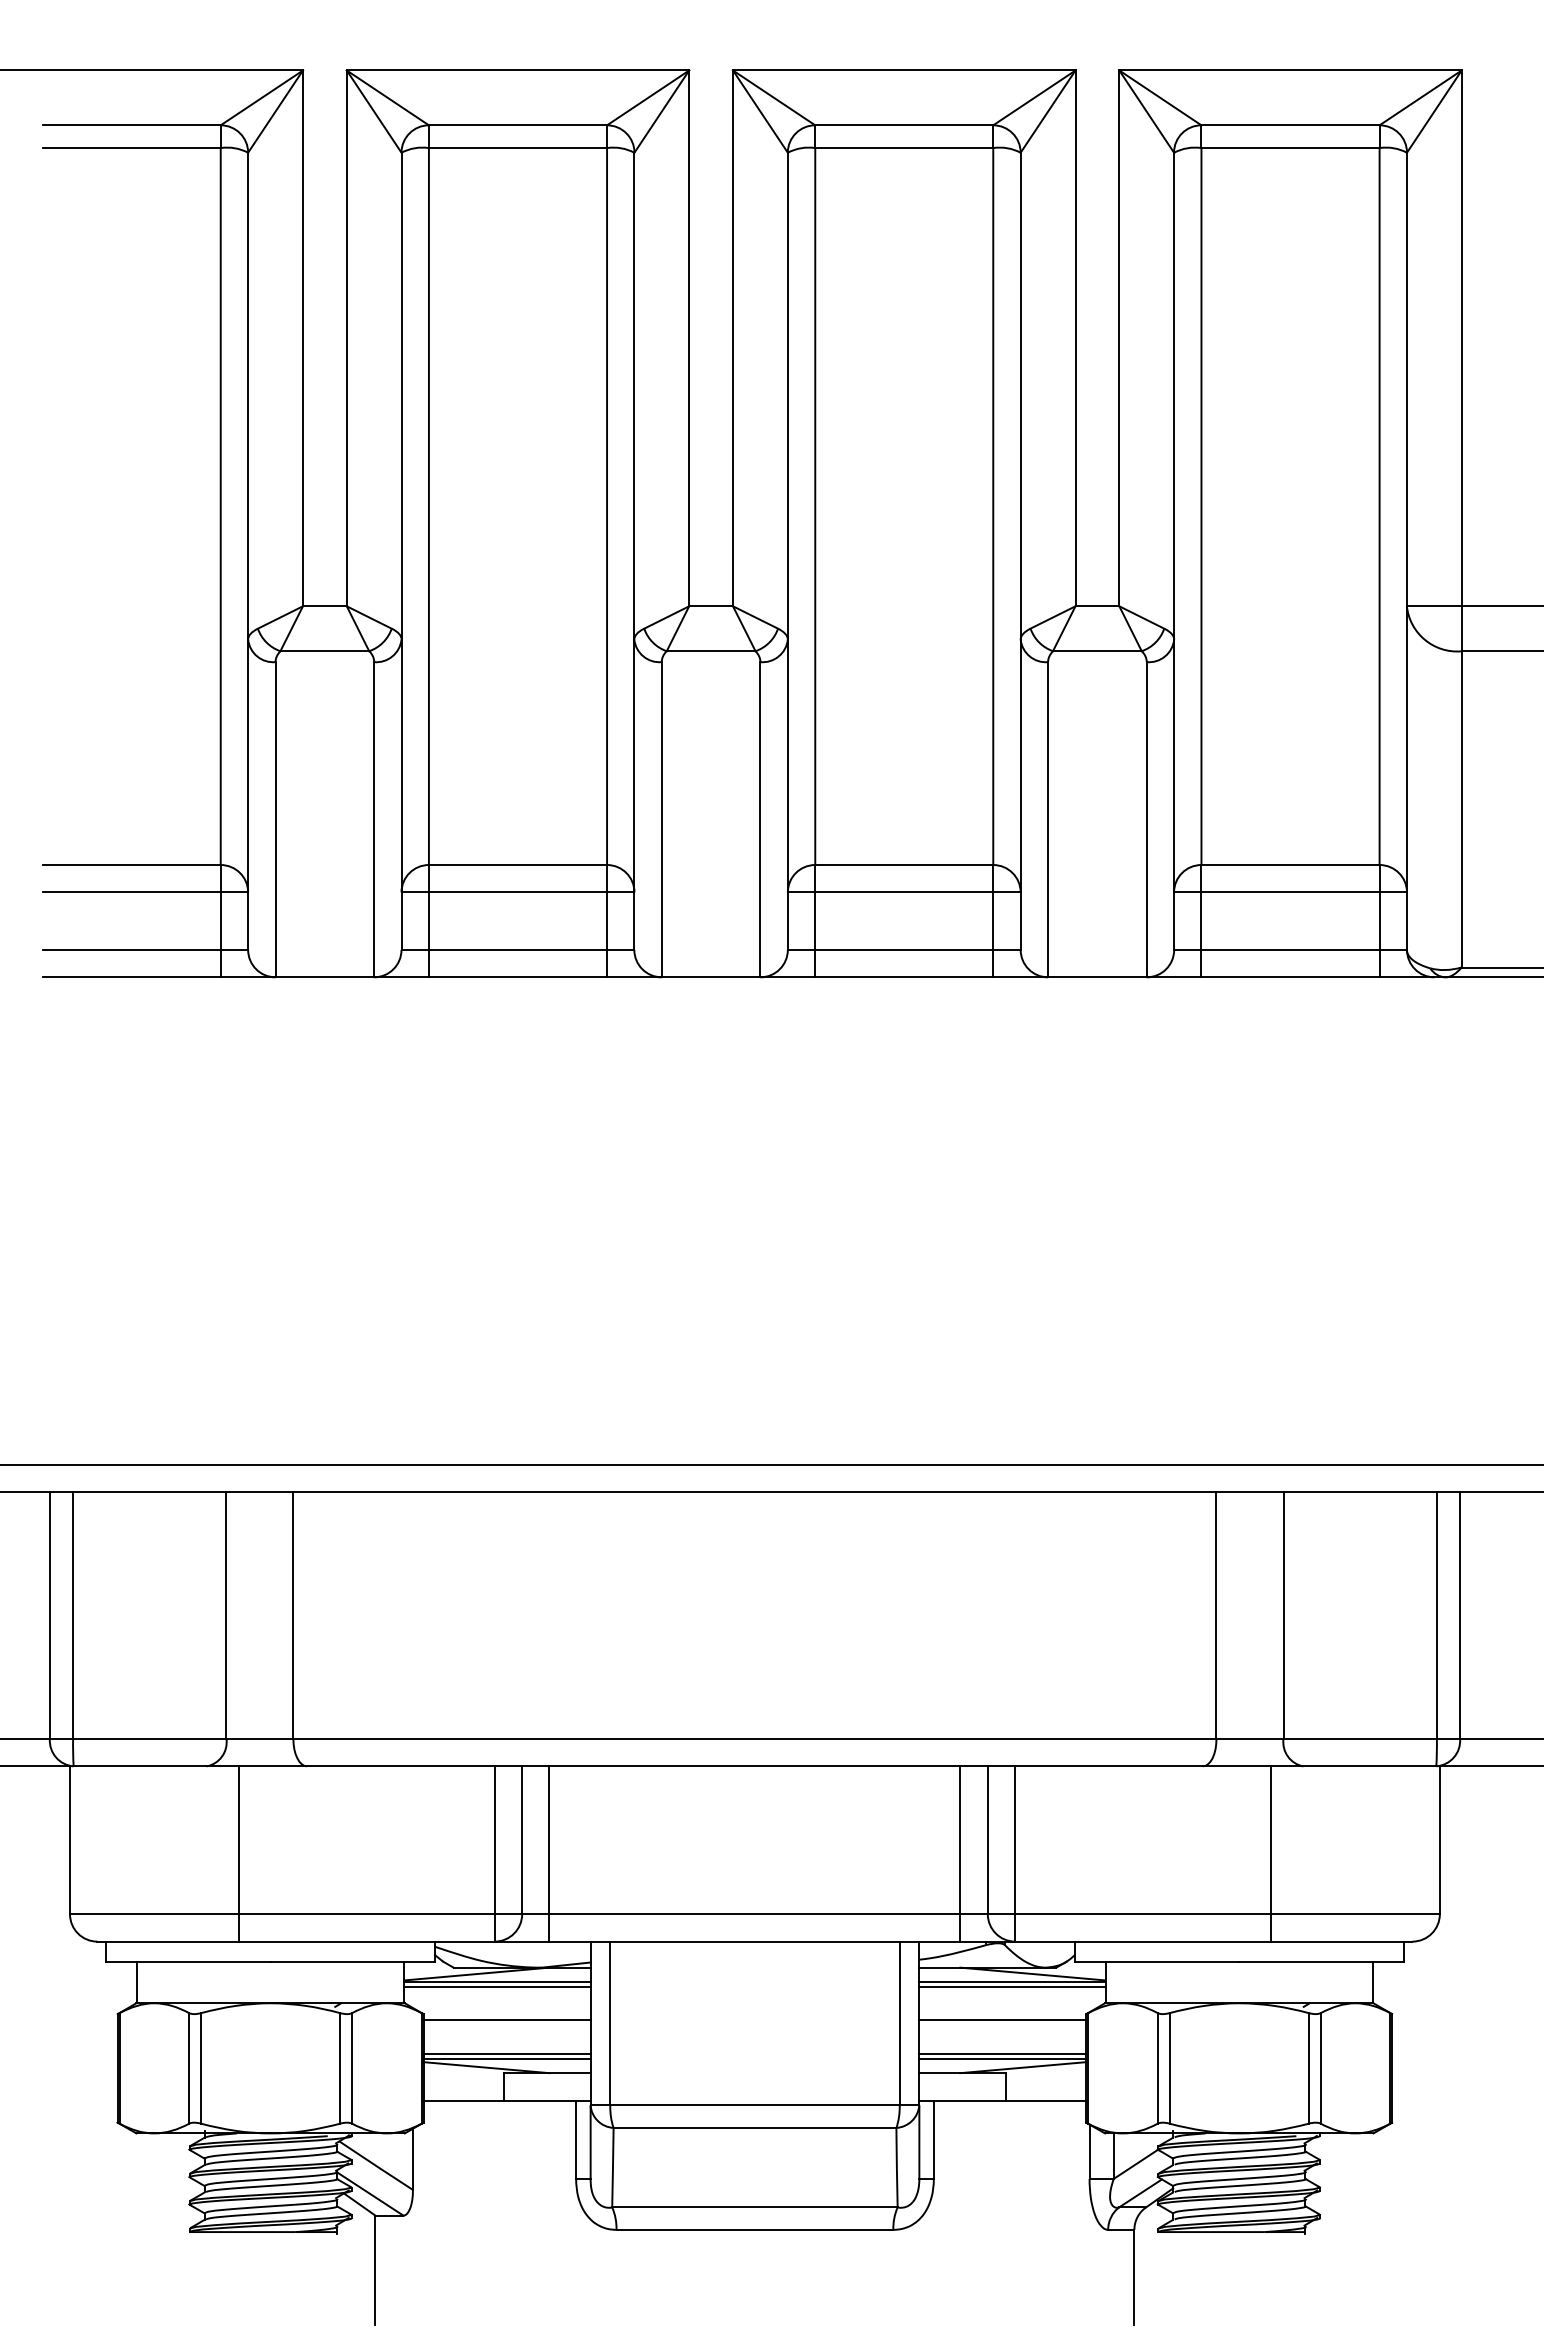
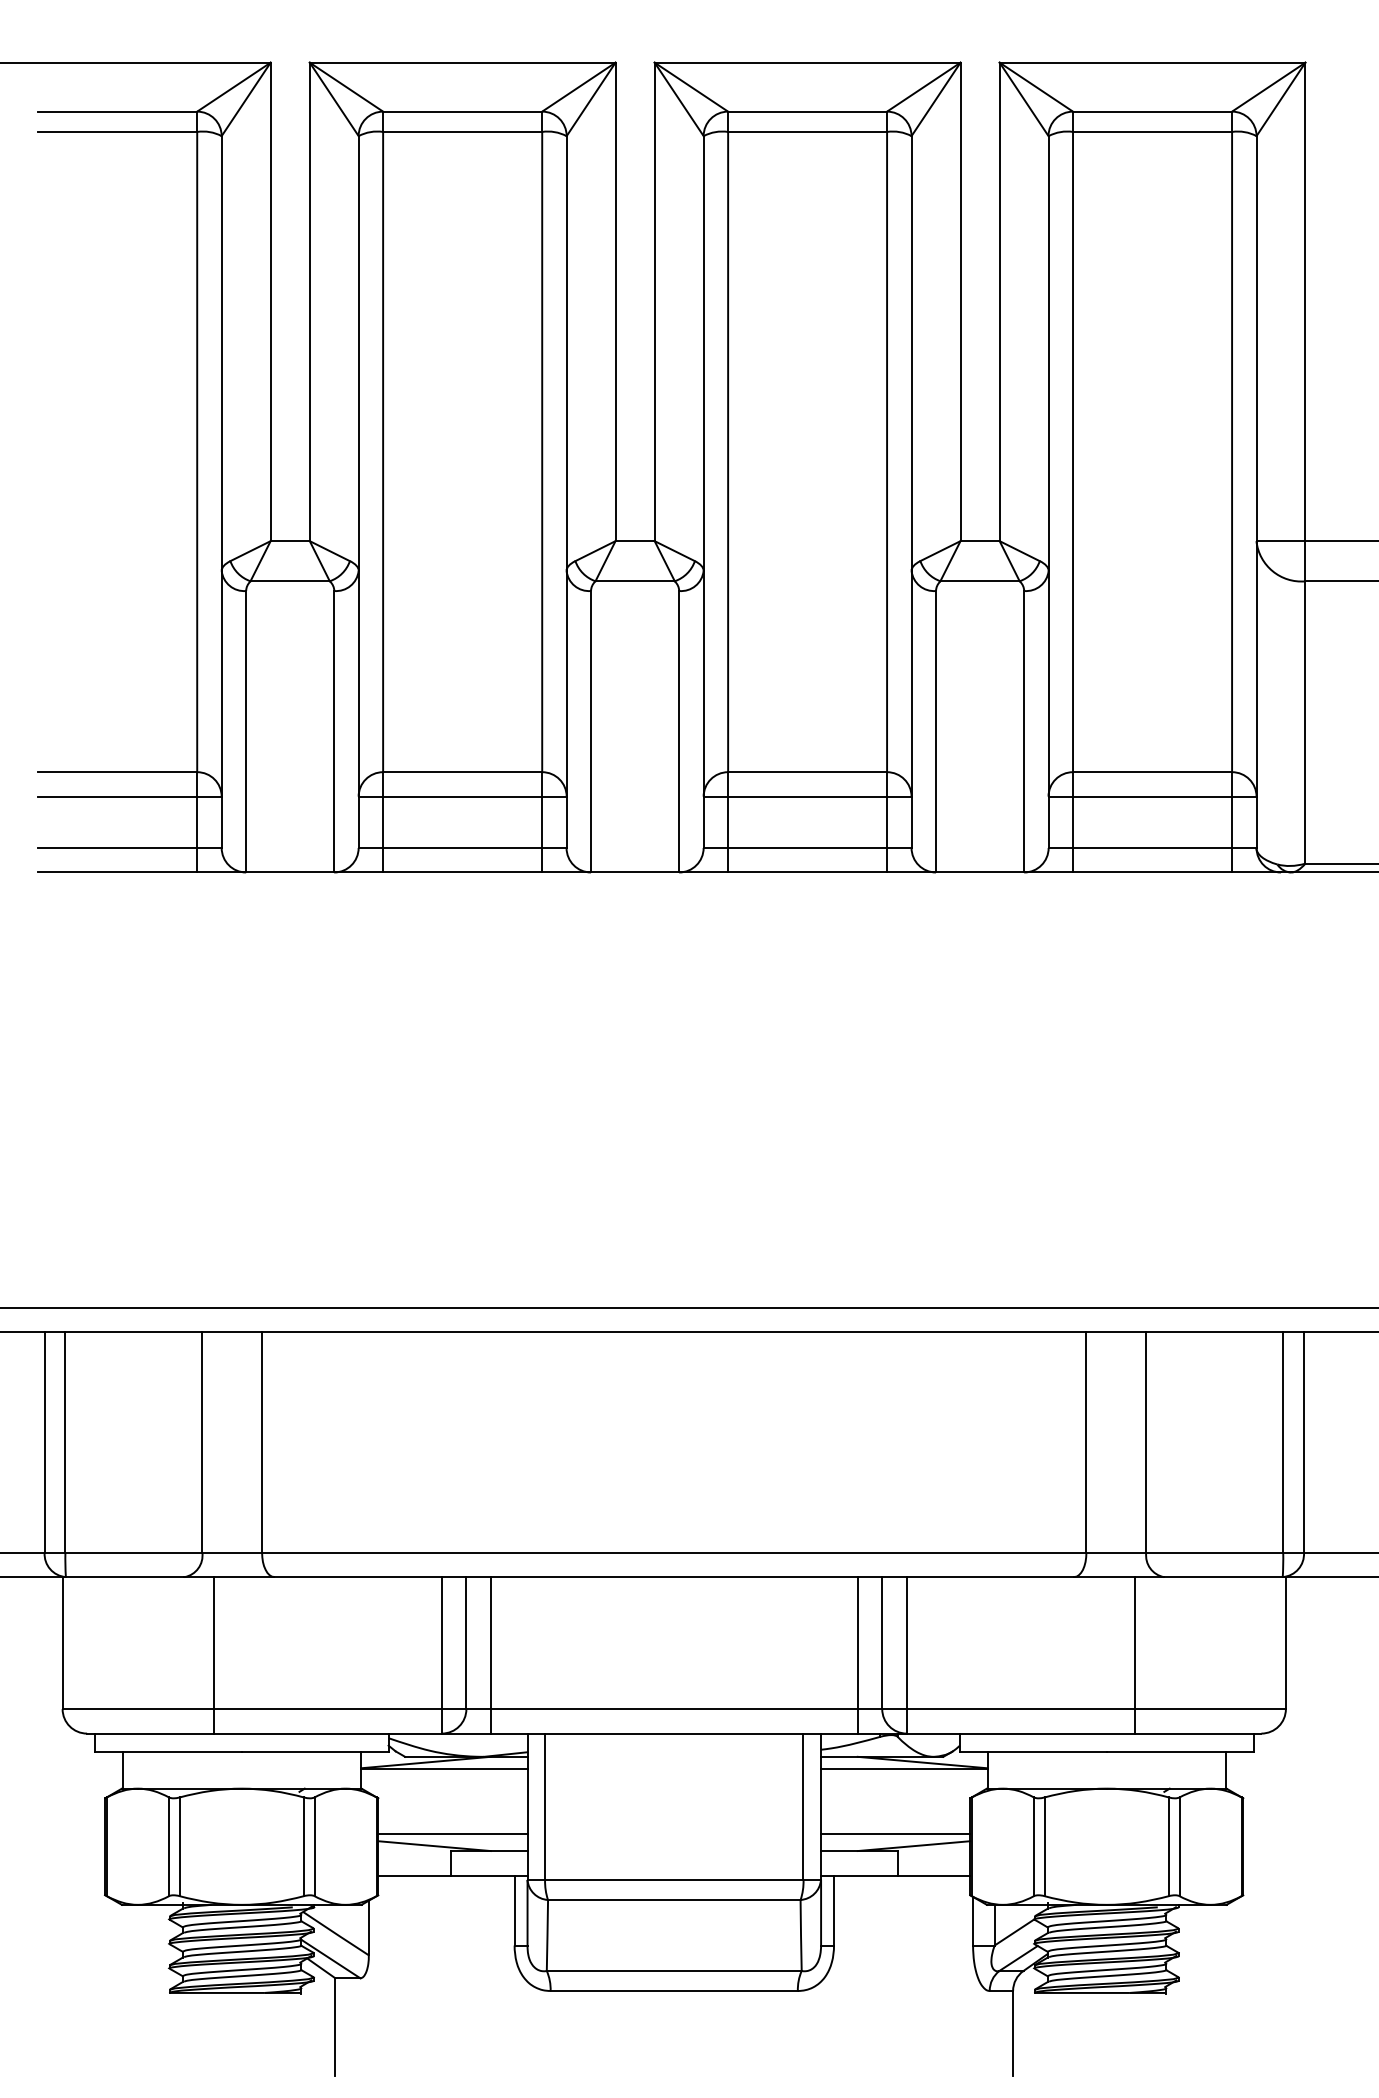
line: (497, 1987) -> (444, 1774), removed
line: (1012, 1987) -> (904, 1774), removed
line: (506, 2020) -> (452, 1804), removed
line: (1002, 2020) -> (895, 1804), removed
line: (506, 2059) -> (452, 1838), removed
line: (1002, 2059) -> (895, 1838), removed

